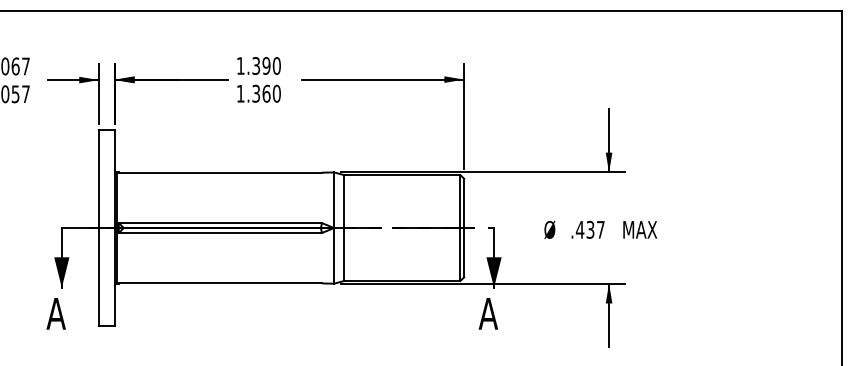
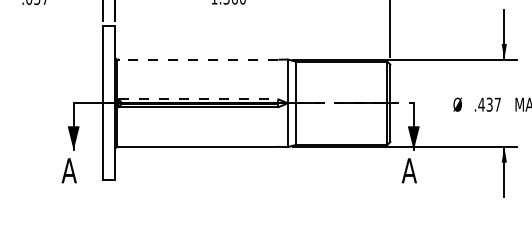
line: (220, 172) -> (198, 59), solid -> dashed
line: (220, 223) -> (198, 99), solid -> dashed

